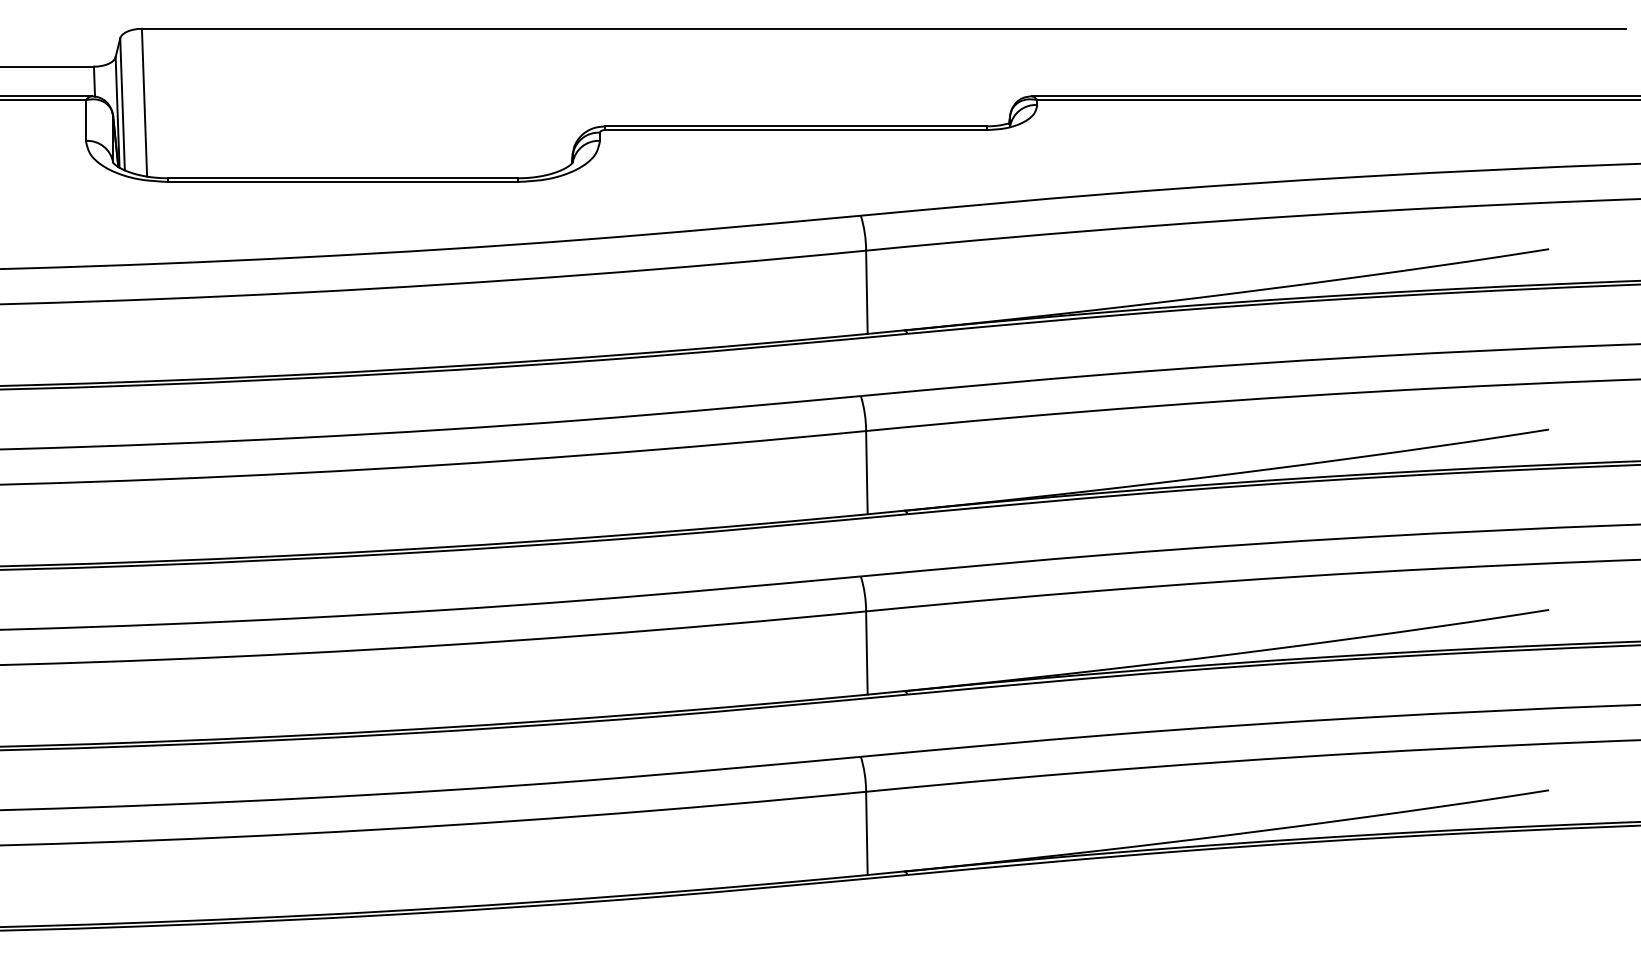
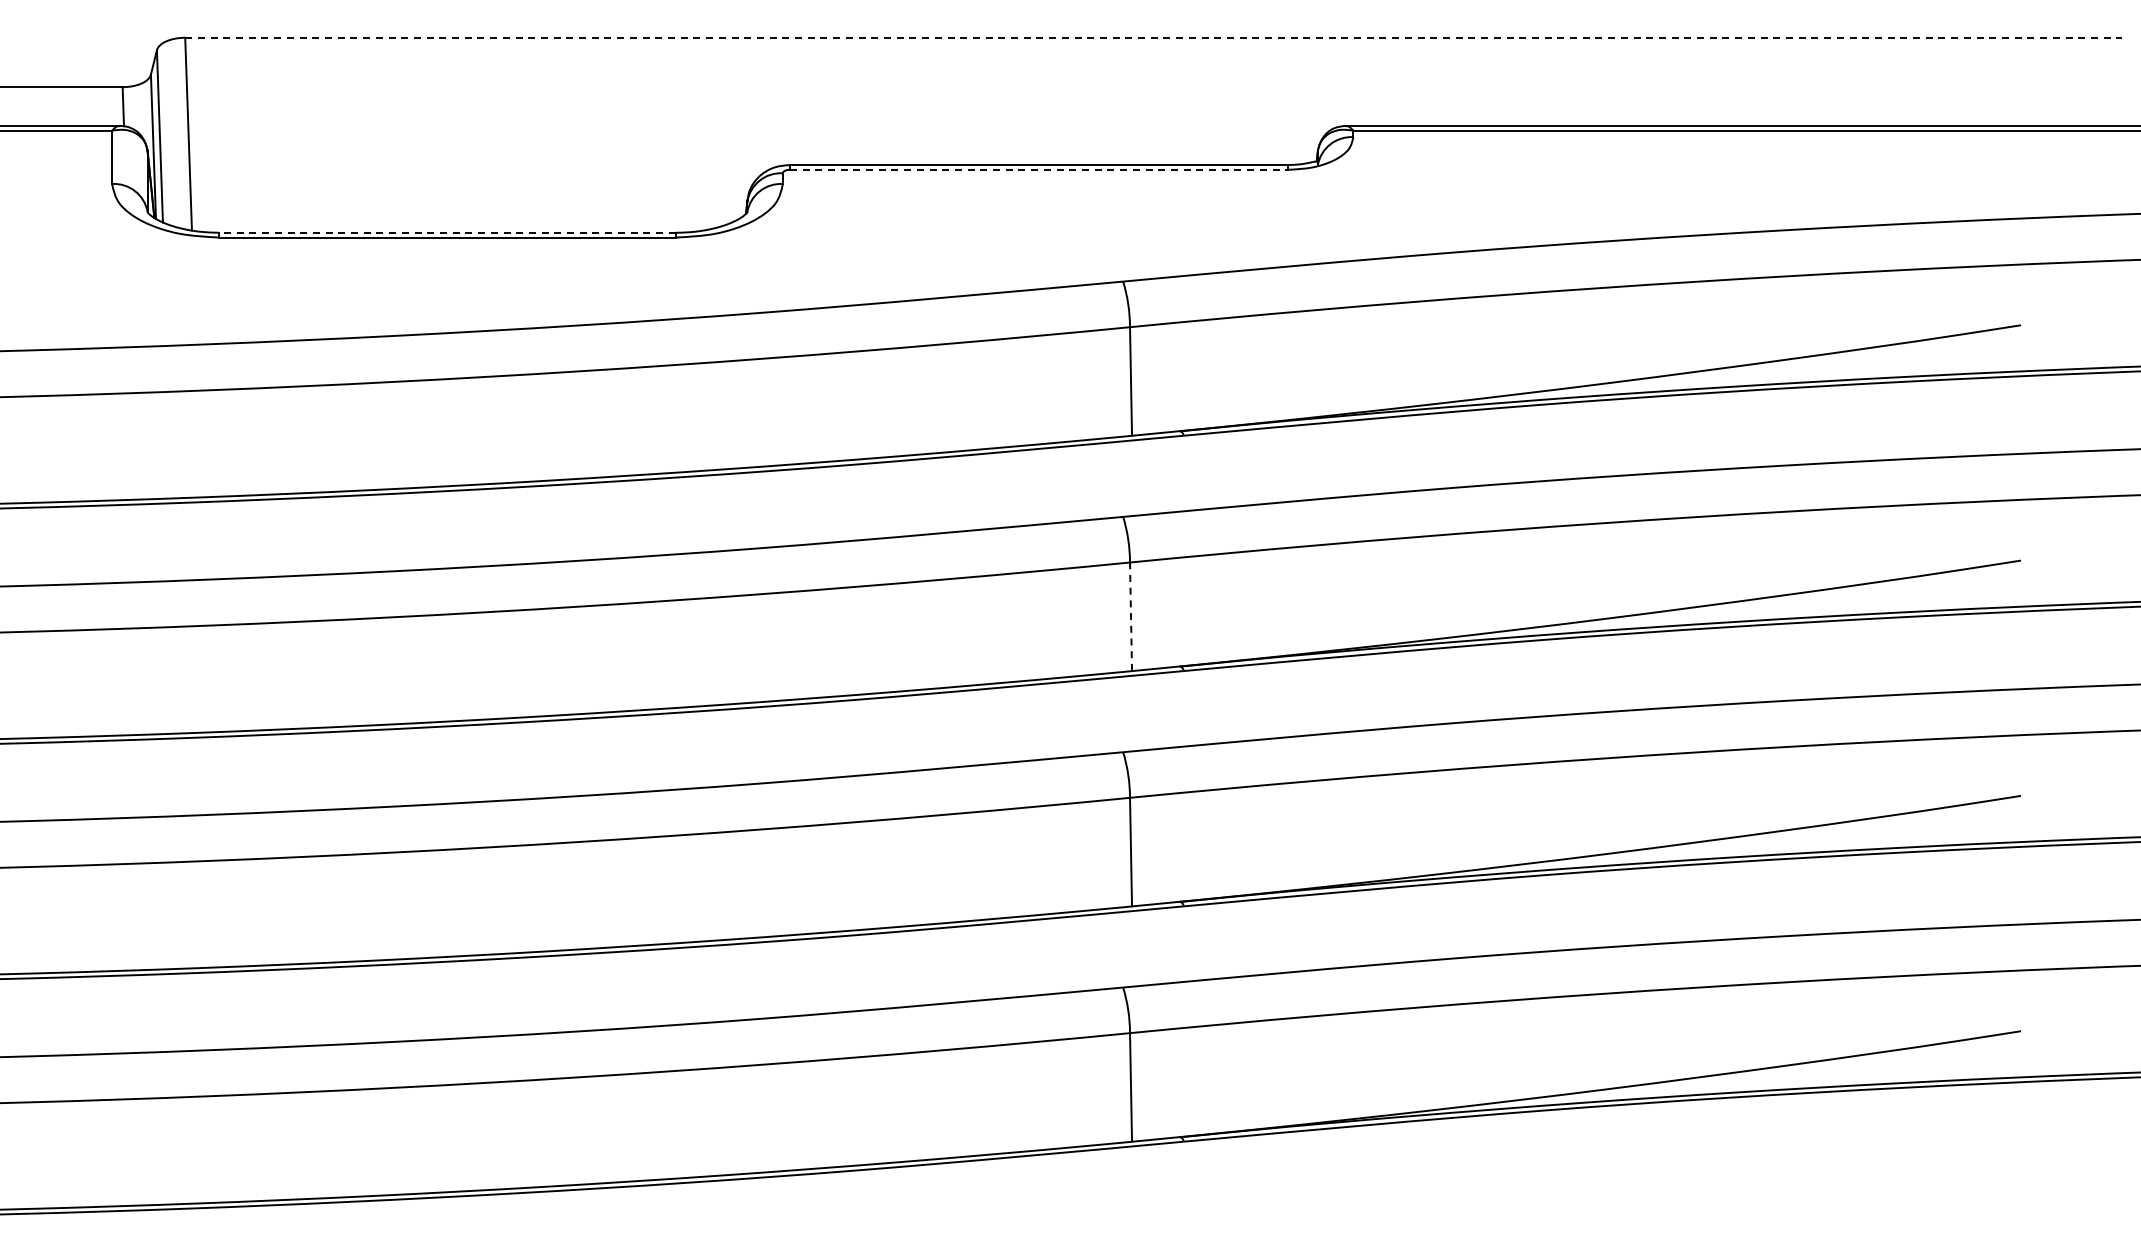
line: (884, 28) -> (1153, 37), solid -> dashed
line: (796, 129) -> (1039, 169), solid -> dashed
line: (342, 178) -> (447, 232), solid -> dashed
line: (867, 472) -> (1131, 616), solid -> dashed

